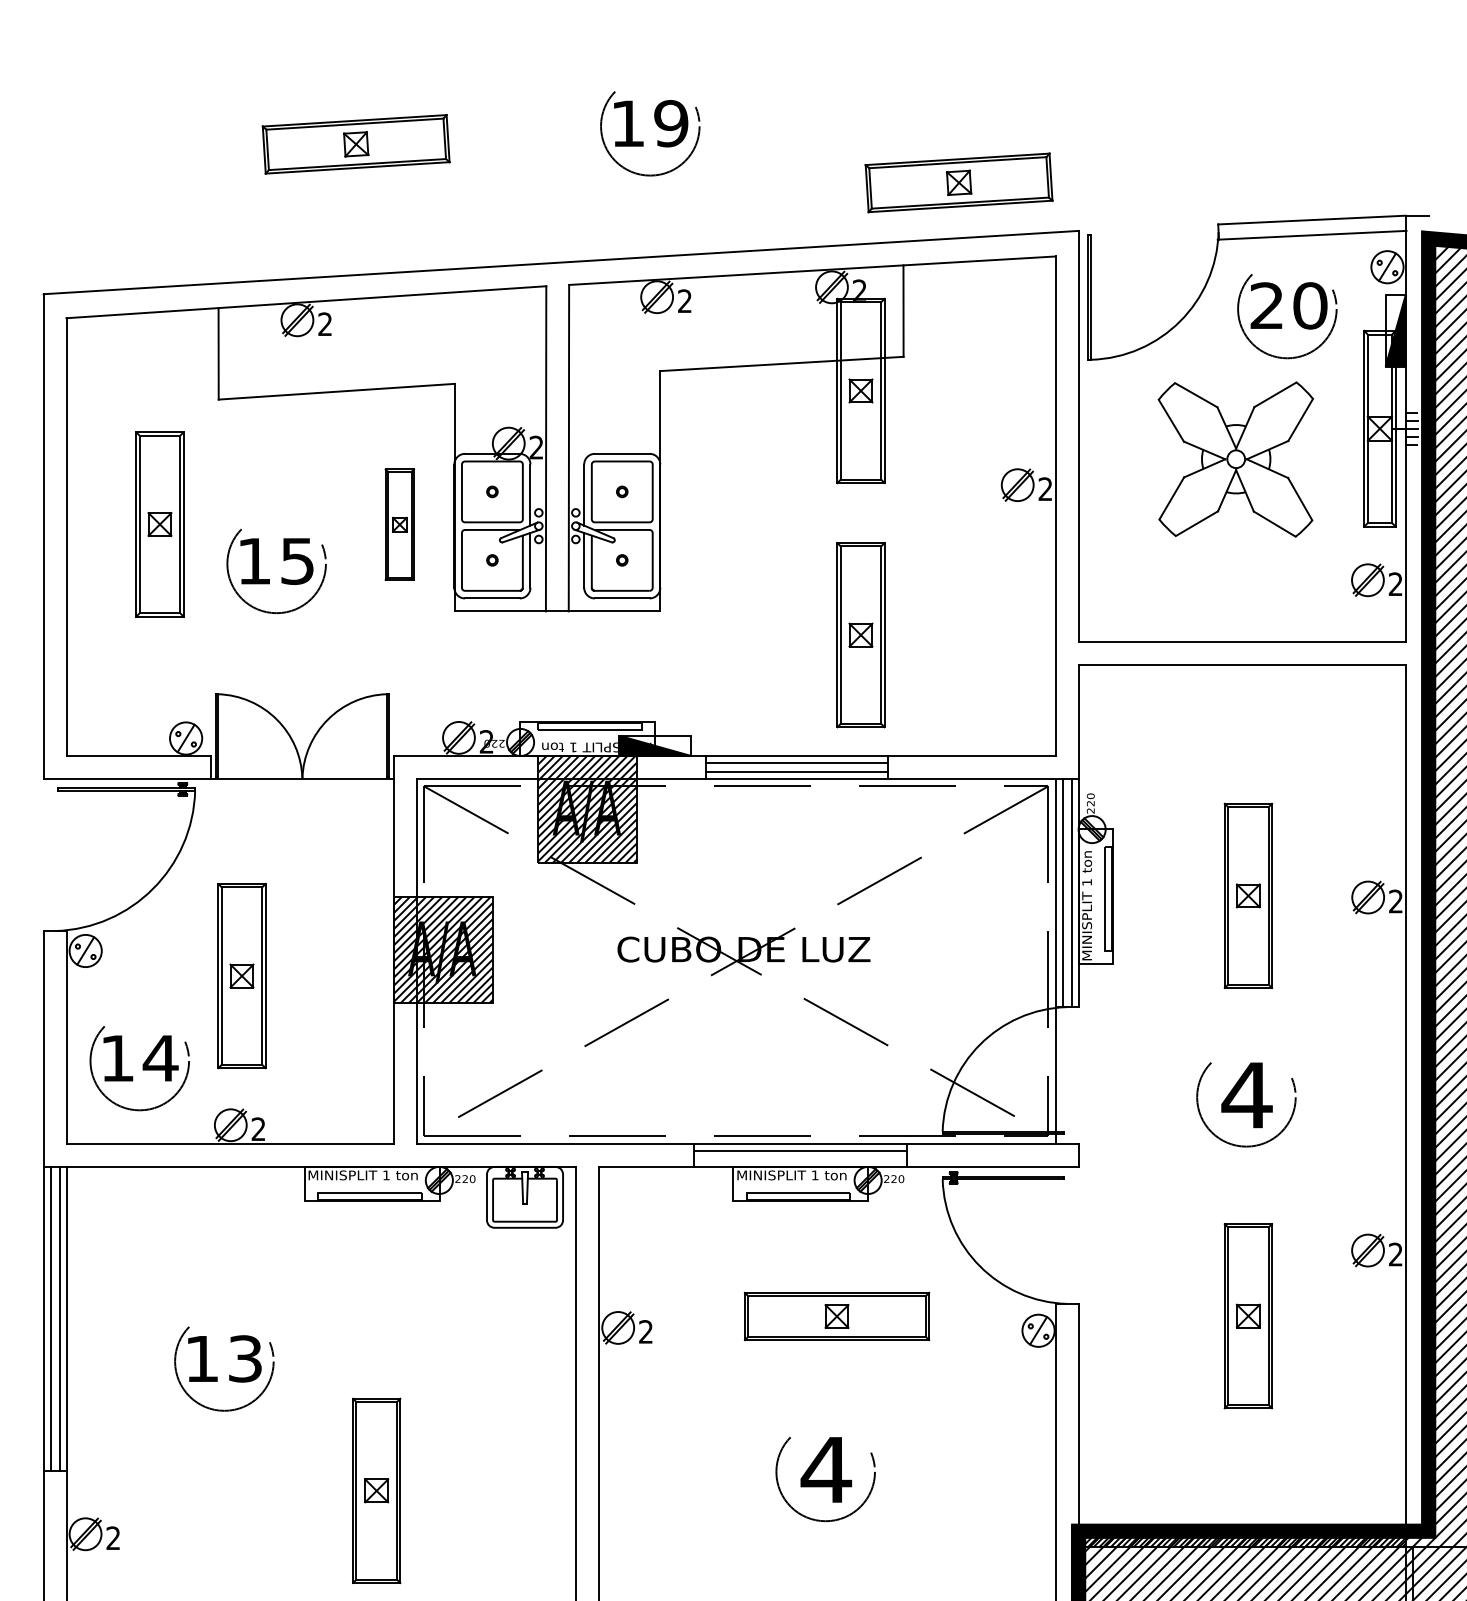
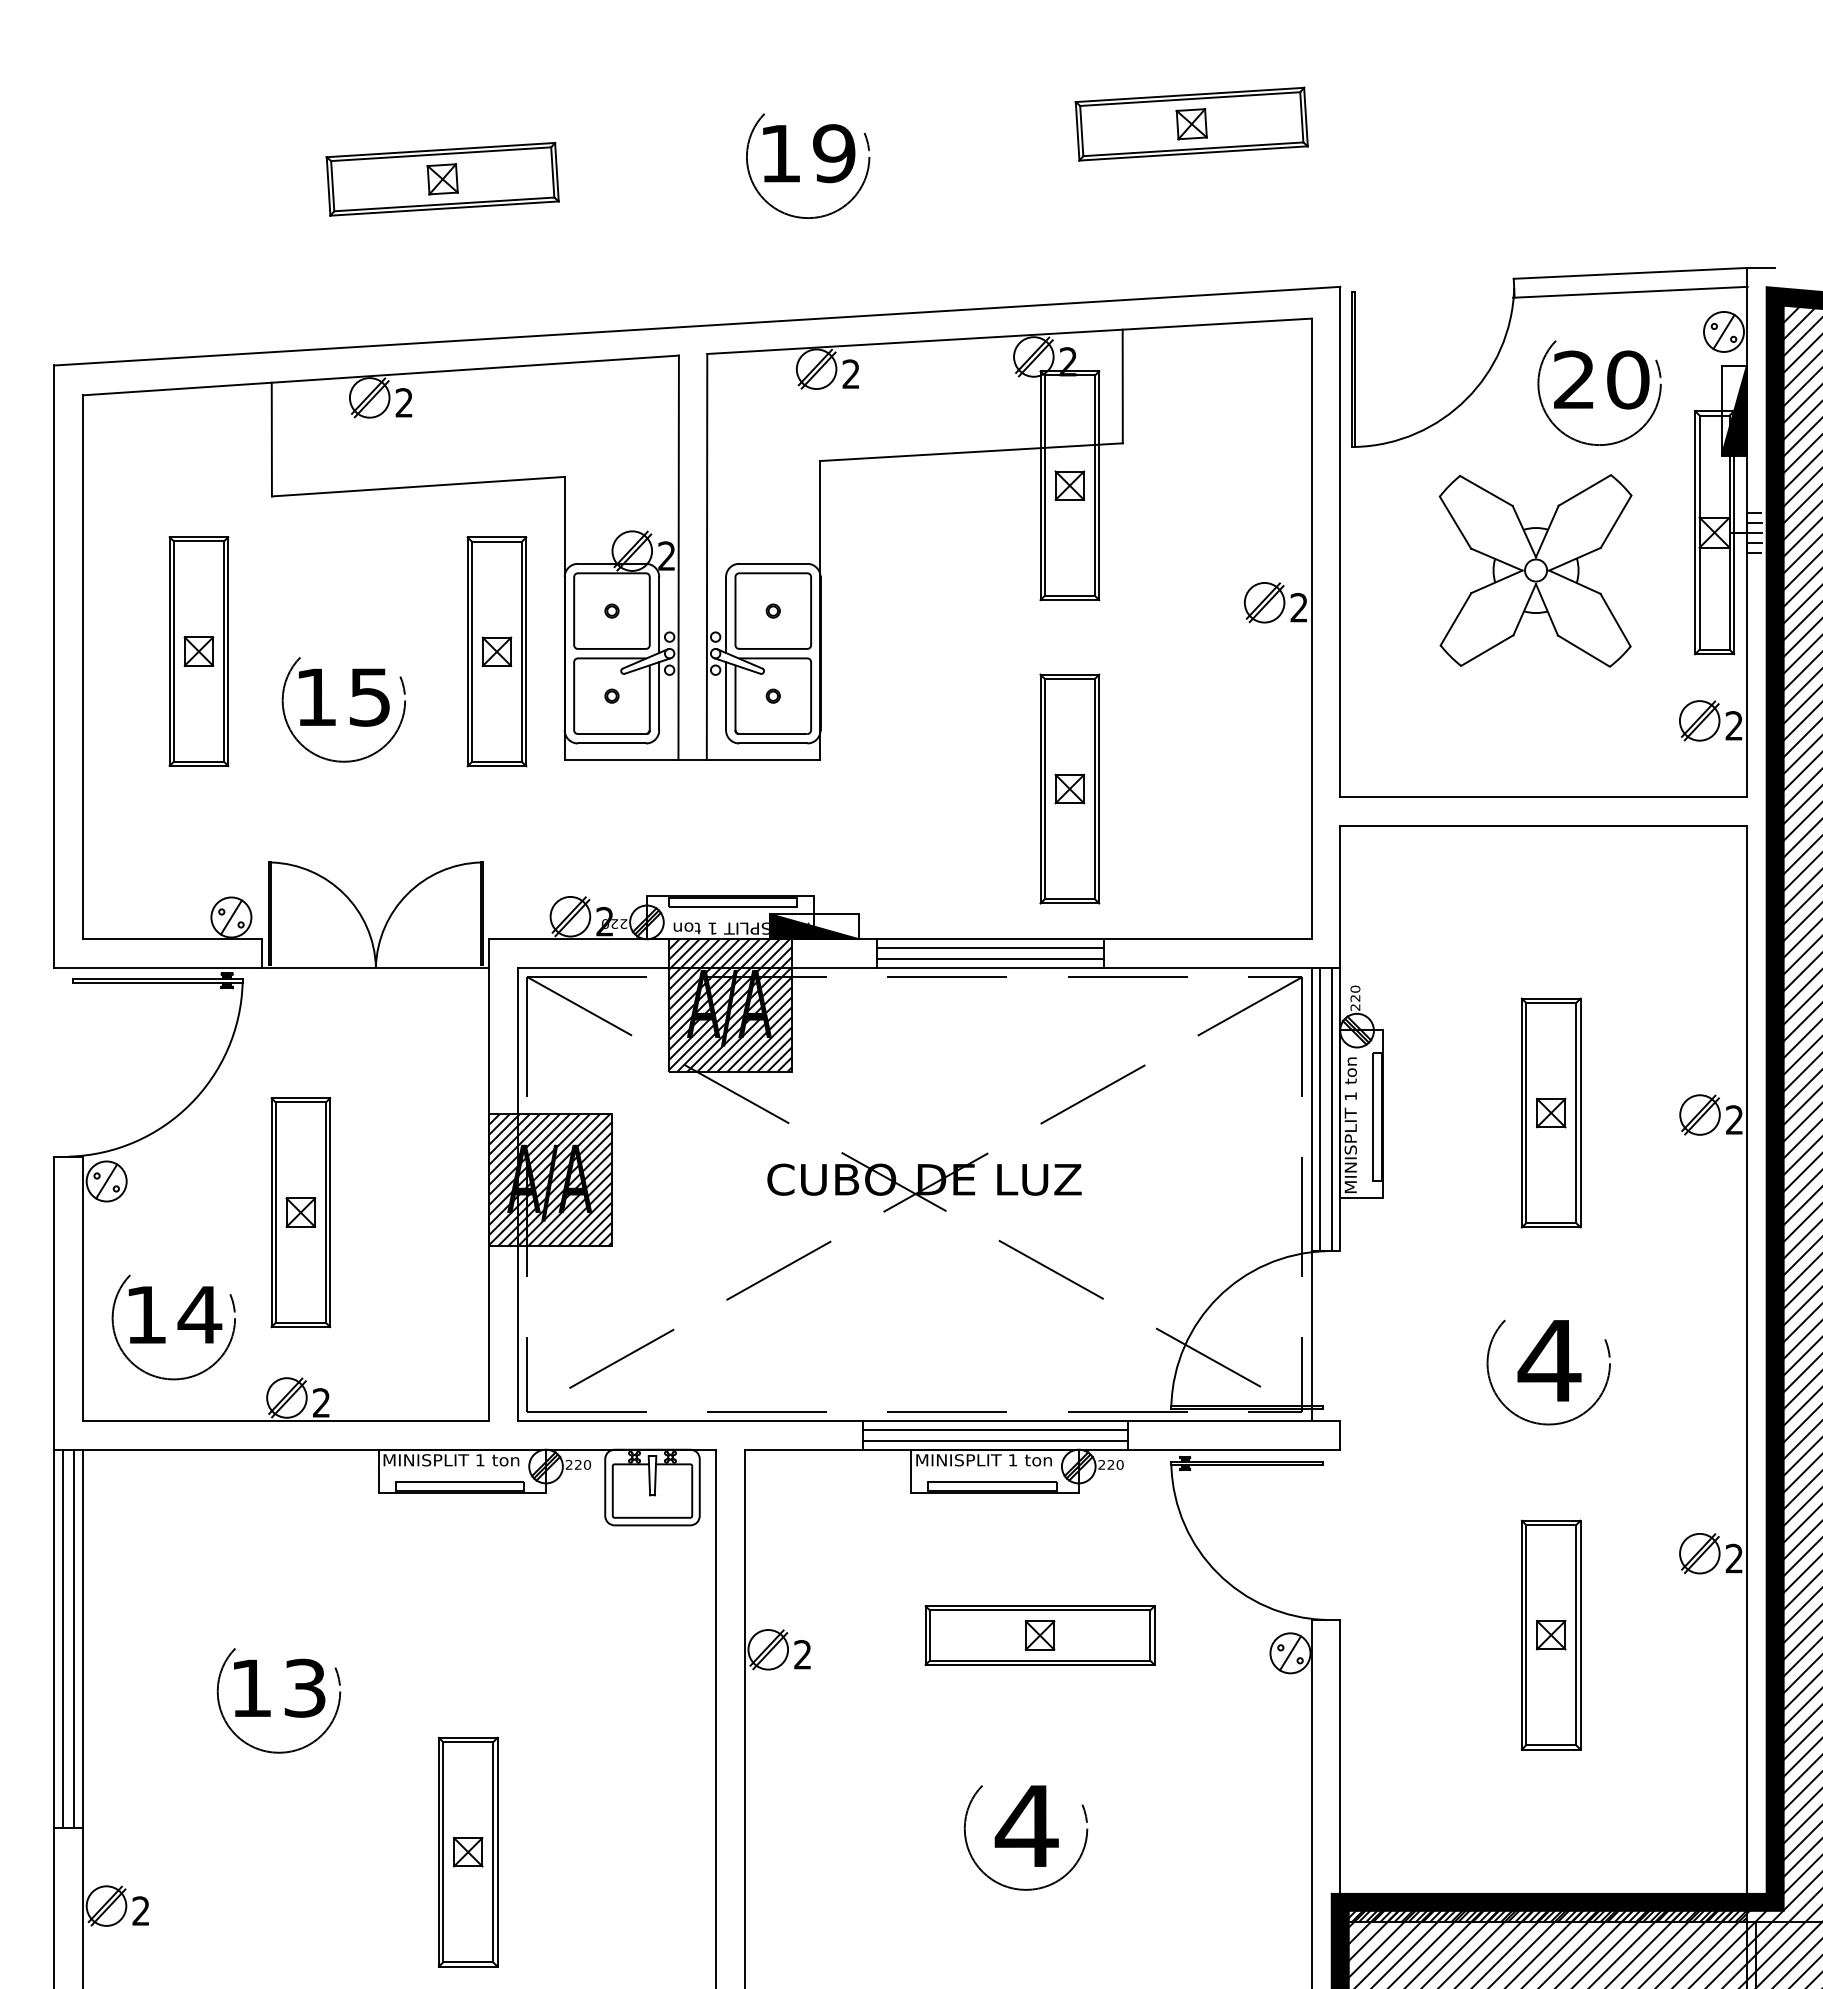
part: (958, 182) -> (1191, 123), moved
part: (399, 524) -> (496, 651), size x1.67
line: (800, 1160) -> (994, 1441), added

